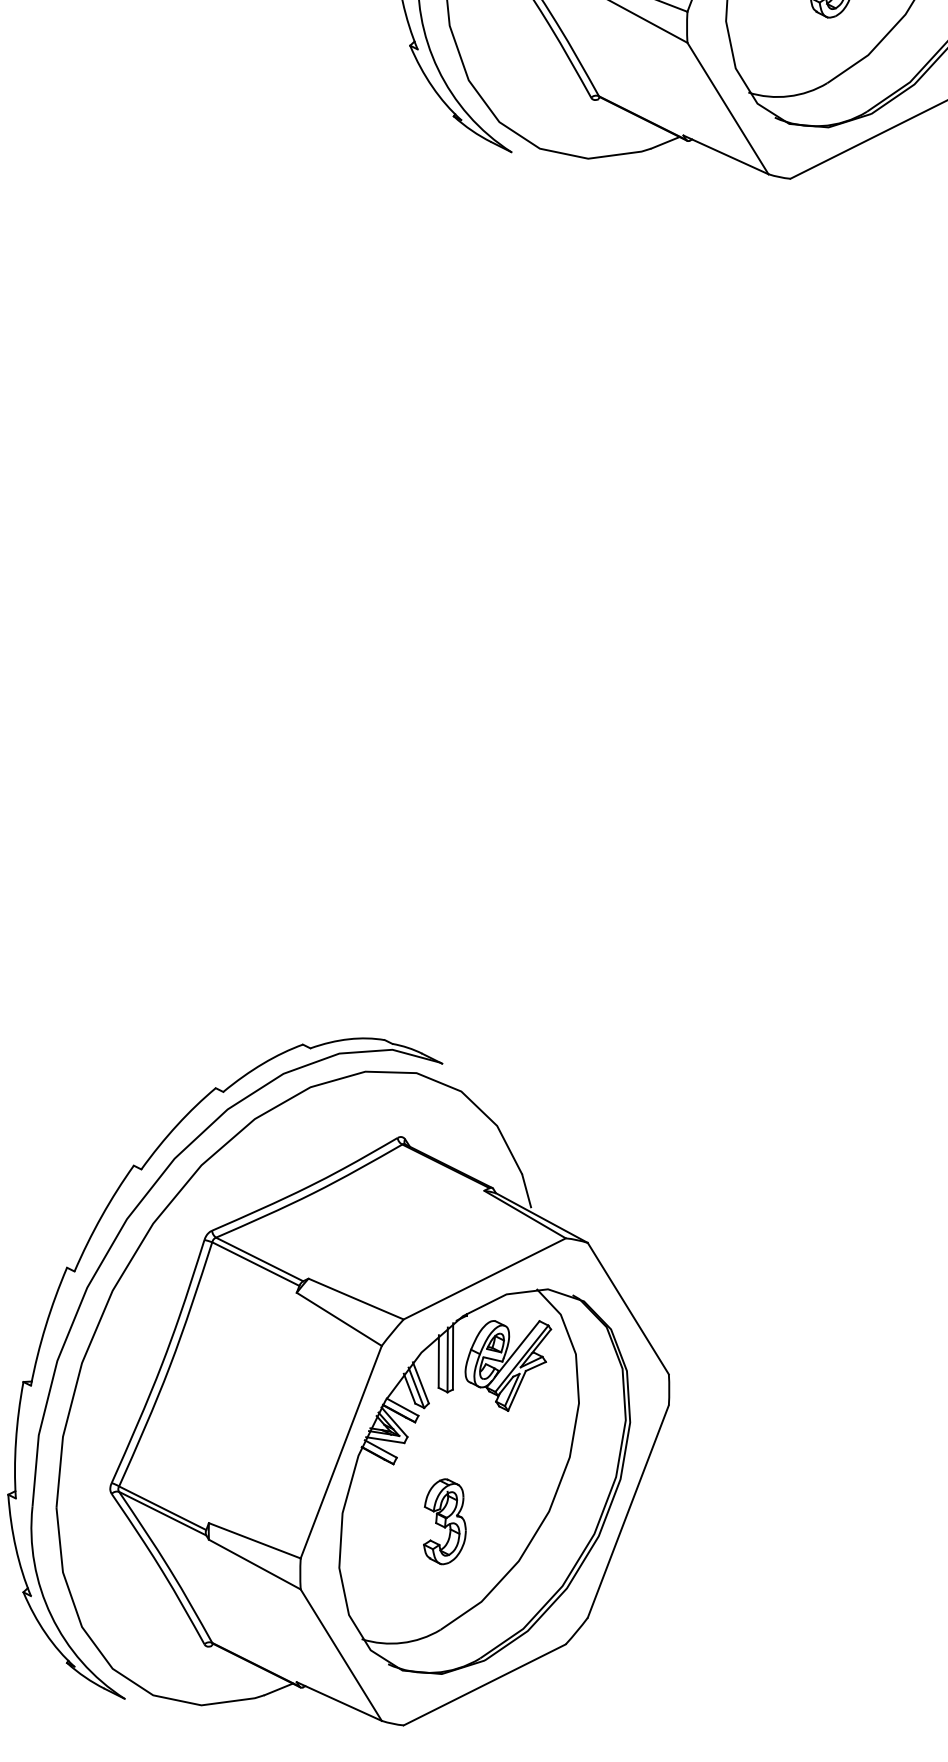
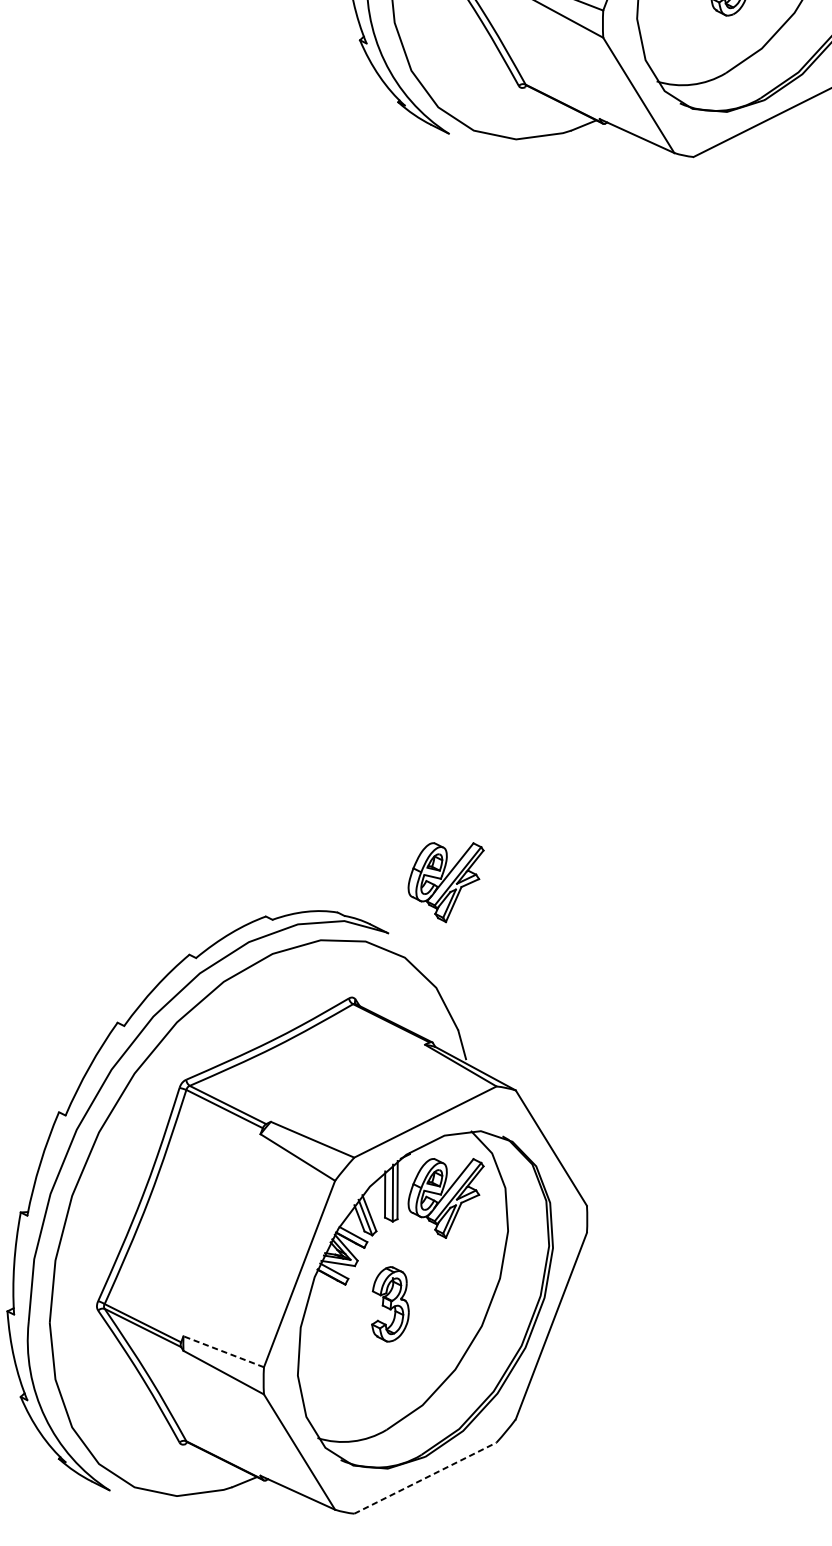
part: (508, 1005) -> (446, 882), added
part: (444, 1521) -> (390, 1304), moved
line: (254, 1540) -> (223, 1351), solid -> dashed
line: (484, 1684) -> (425, 1477), solid -> dashed

